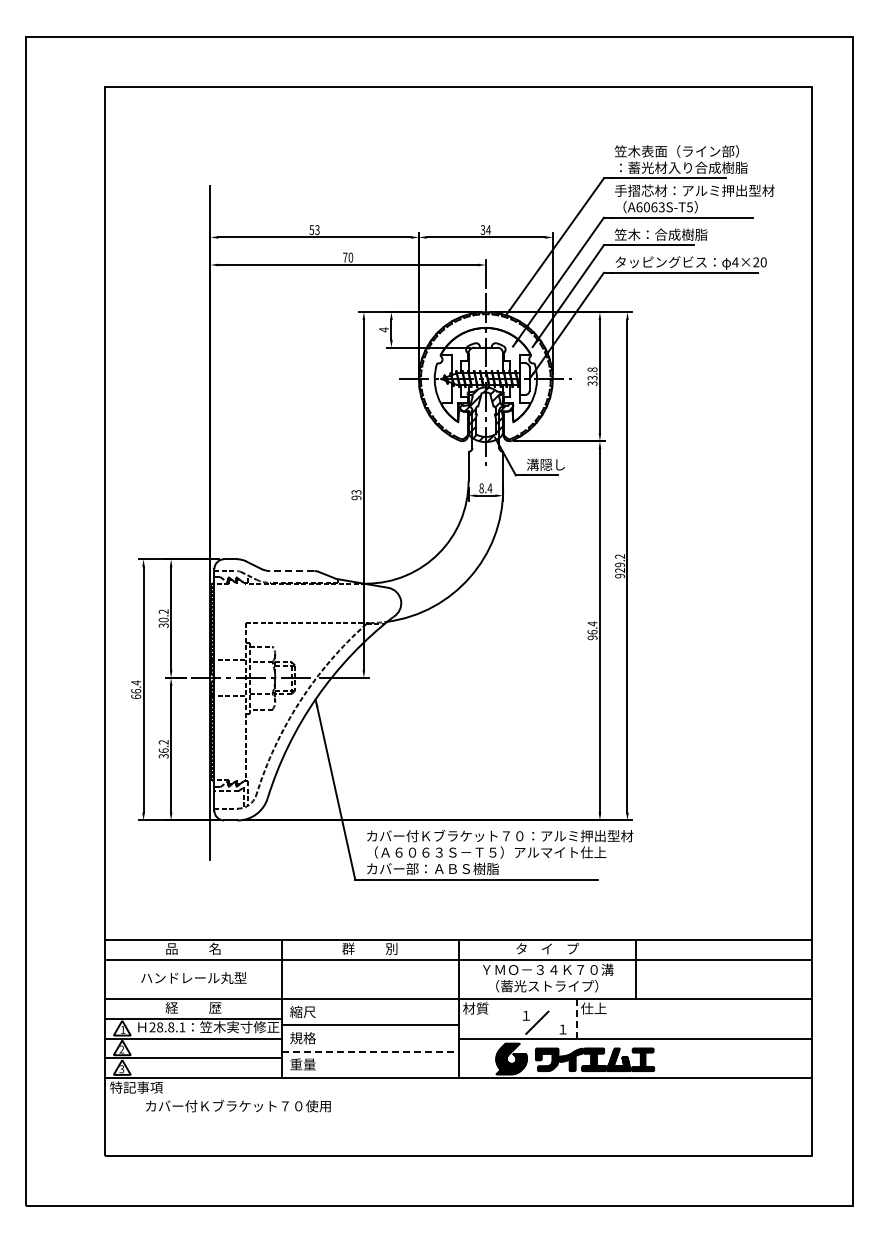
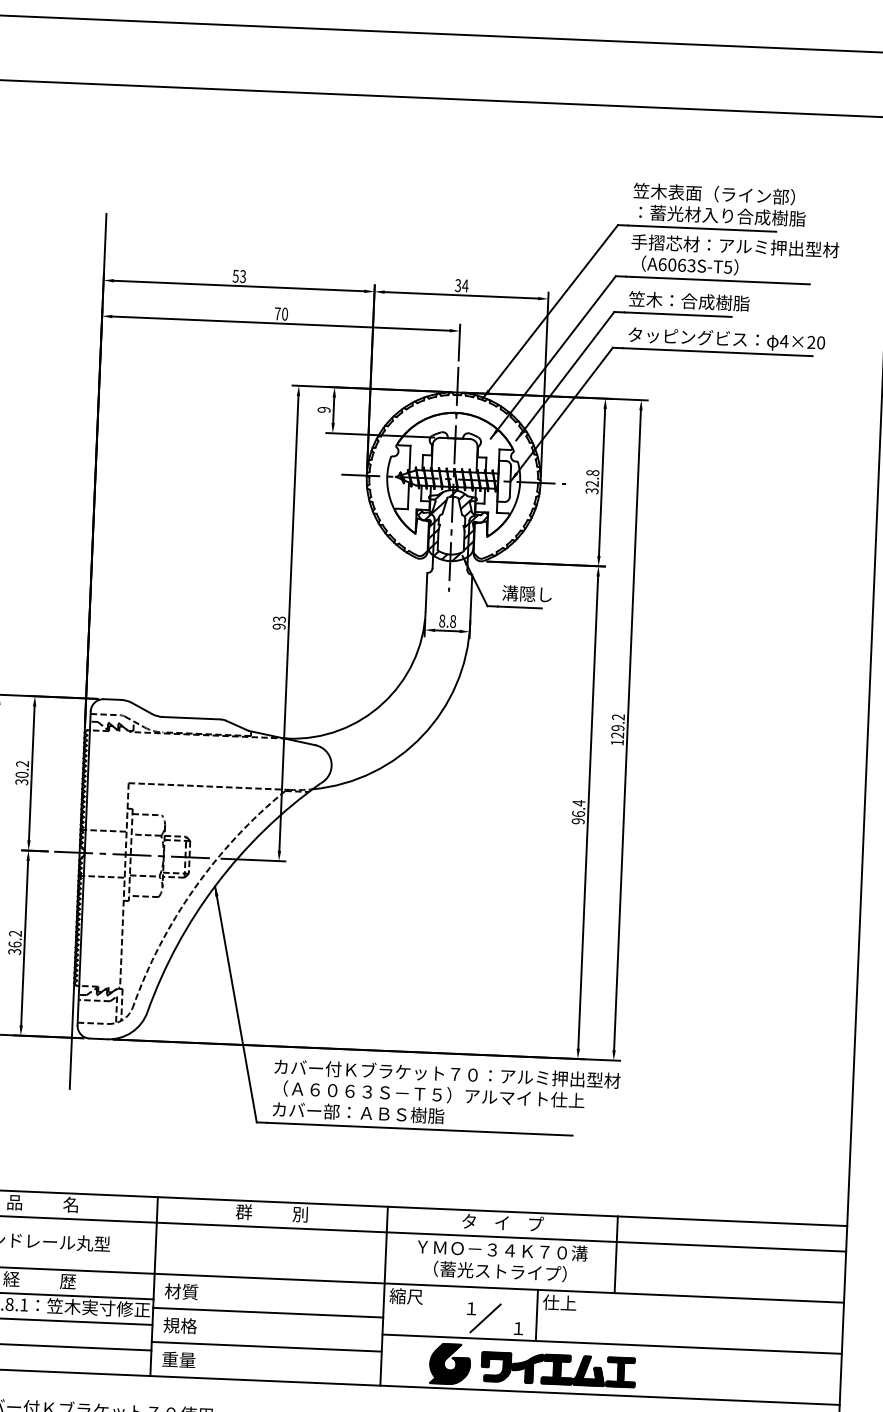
text: (384, 329) -> (324, 409), 4 -> 9
text: (592, 377) -> (592, 483), 33.8 -> 32.8
text: (489, 488) -> (452, 621), 8.4 -> 8.8
line: (291, 571) -> (190, 718), dashed -> solid
text: (620, 575) -> (617, 741), 929.2 -> 129.2
text: (475, 1008) -> (406, 1296), 材質 -> 縮尺
text: (302, 1011) -> (181, 1290), 縮尺 -> 材質
line: (576, 1018) -> (536, 1314), dashed -> solid
line: (370, 1051) -> (267, 1346), dashed -> solid

